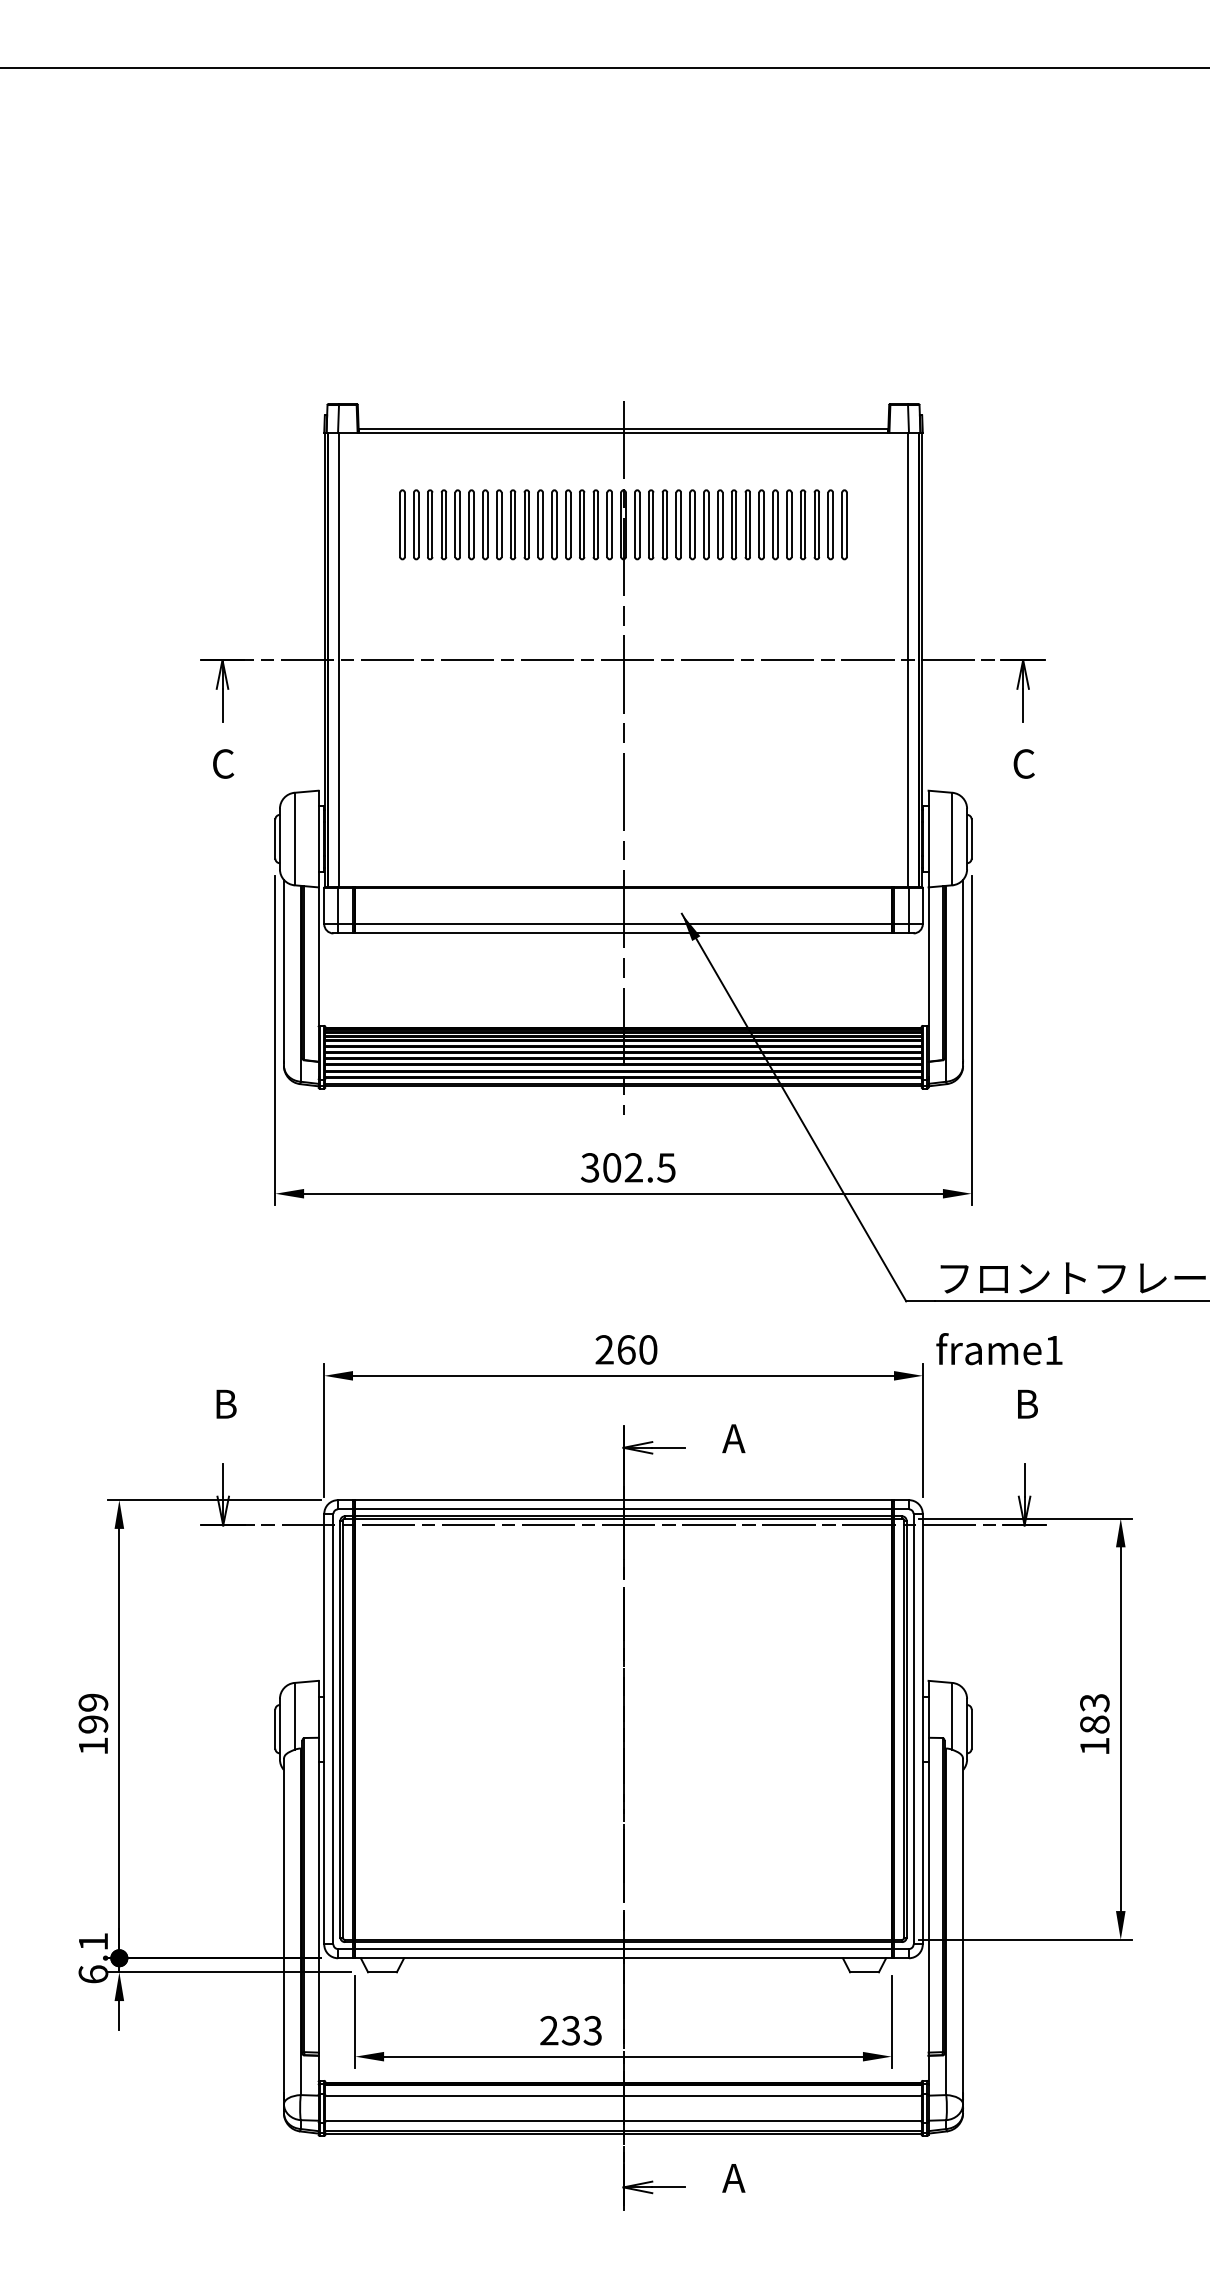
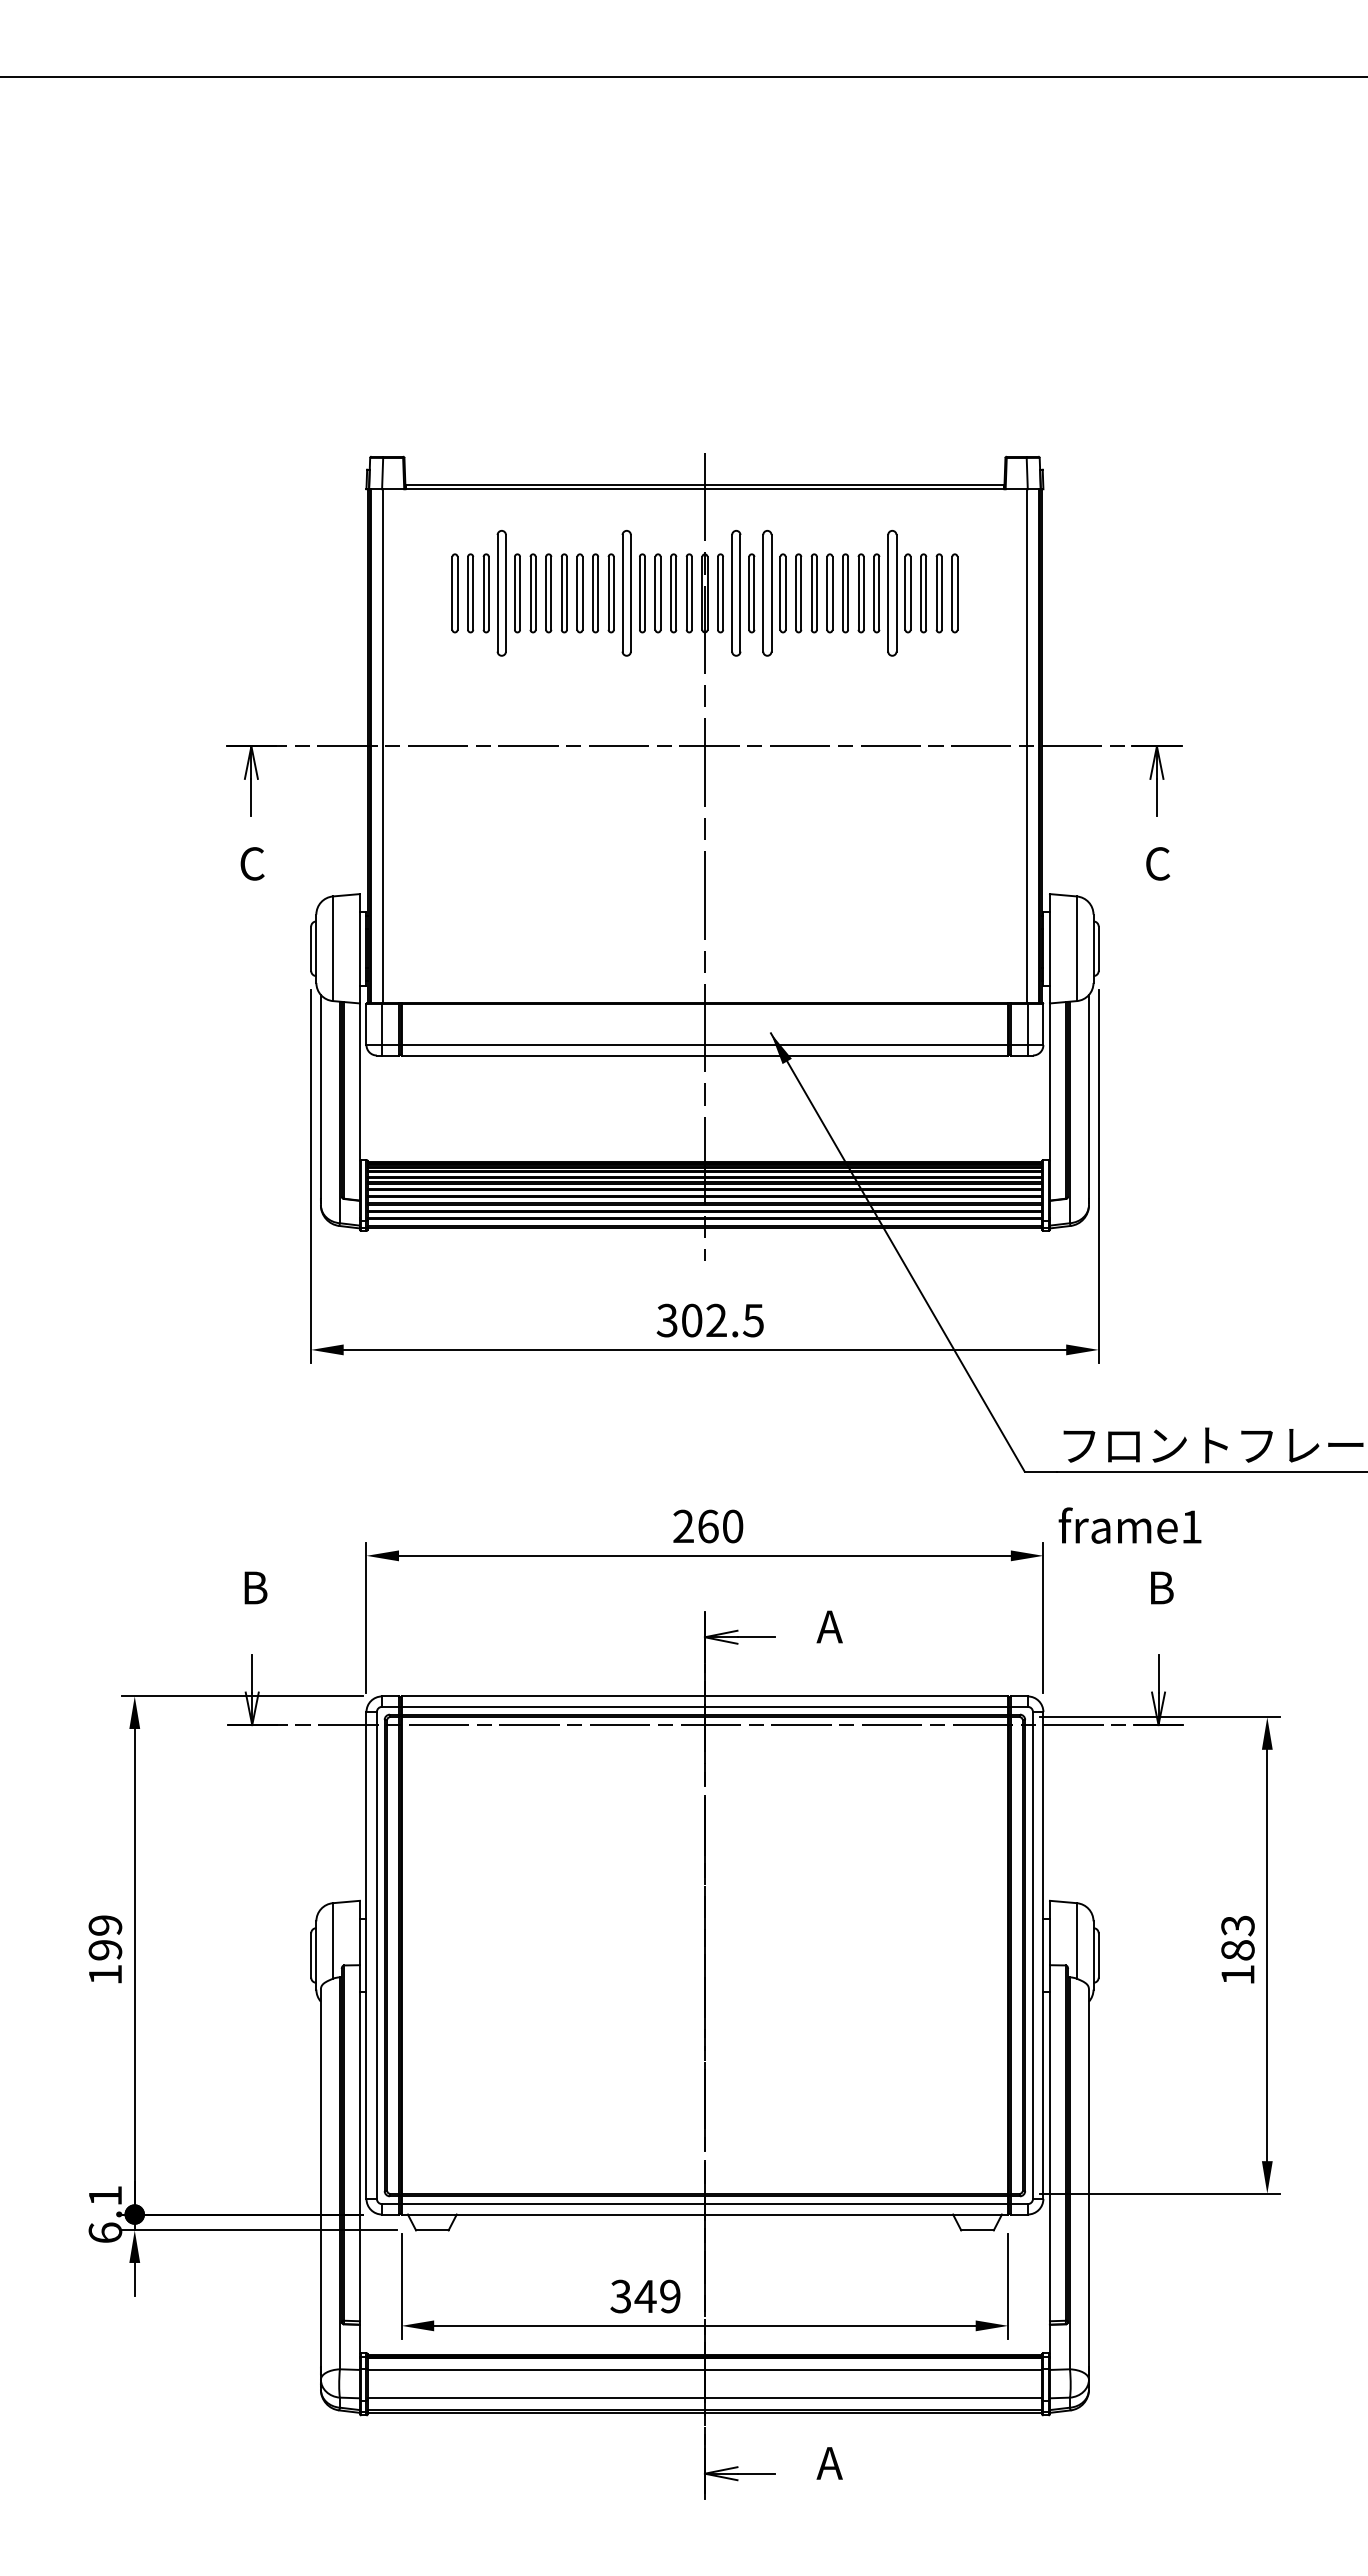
part: (443, 524) -> (501, 593), size x1.6
part: (554, 524) -> (626, 593), size x1.6
part: (650, 524) -> (735, 593), size x1.6
part: (678, 524) -> (767, 593), size x1.6
part: (789, 524) -> (892, 593), size x1.6
text: (570, 2030) -> (645, 2296), 233 -> 349

